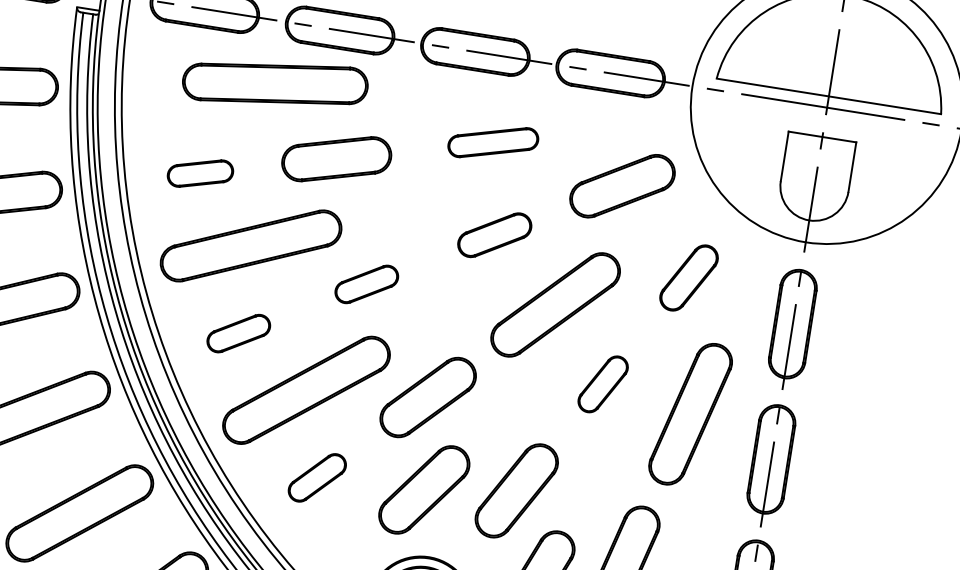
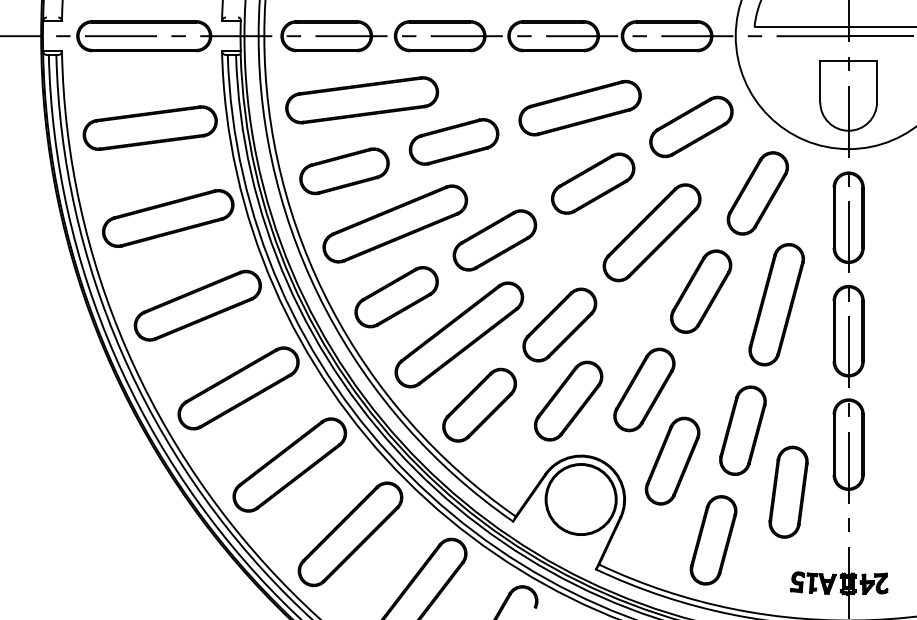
part: (275, 84) -> (362, 100), moved
part: (492, 141) -> (579, 107), size x1.67
part: (200, 173) -> (344, 171), size x1.67
part: (495, 235) -> (593, 183), size x1.43
part: (688, 278) -> (757, 193), size x1.43
part: (366, 284) -> (494, 240), size x1.67
part: (238, 333) -> (396, 297), size x1.67
part: (603, 384) -> (701, 291), size x1.67
part: (317, 477) -> (479, 404), size x1.67

